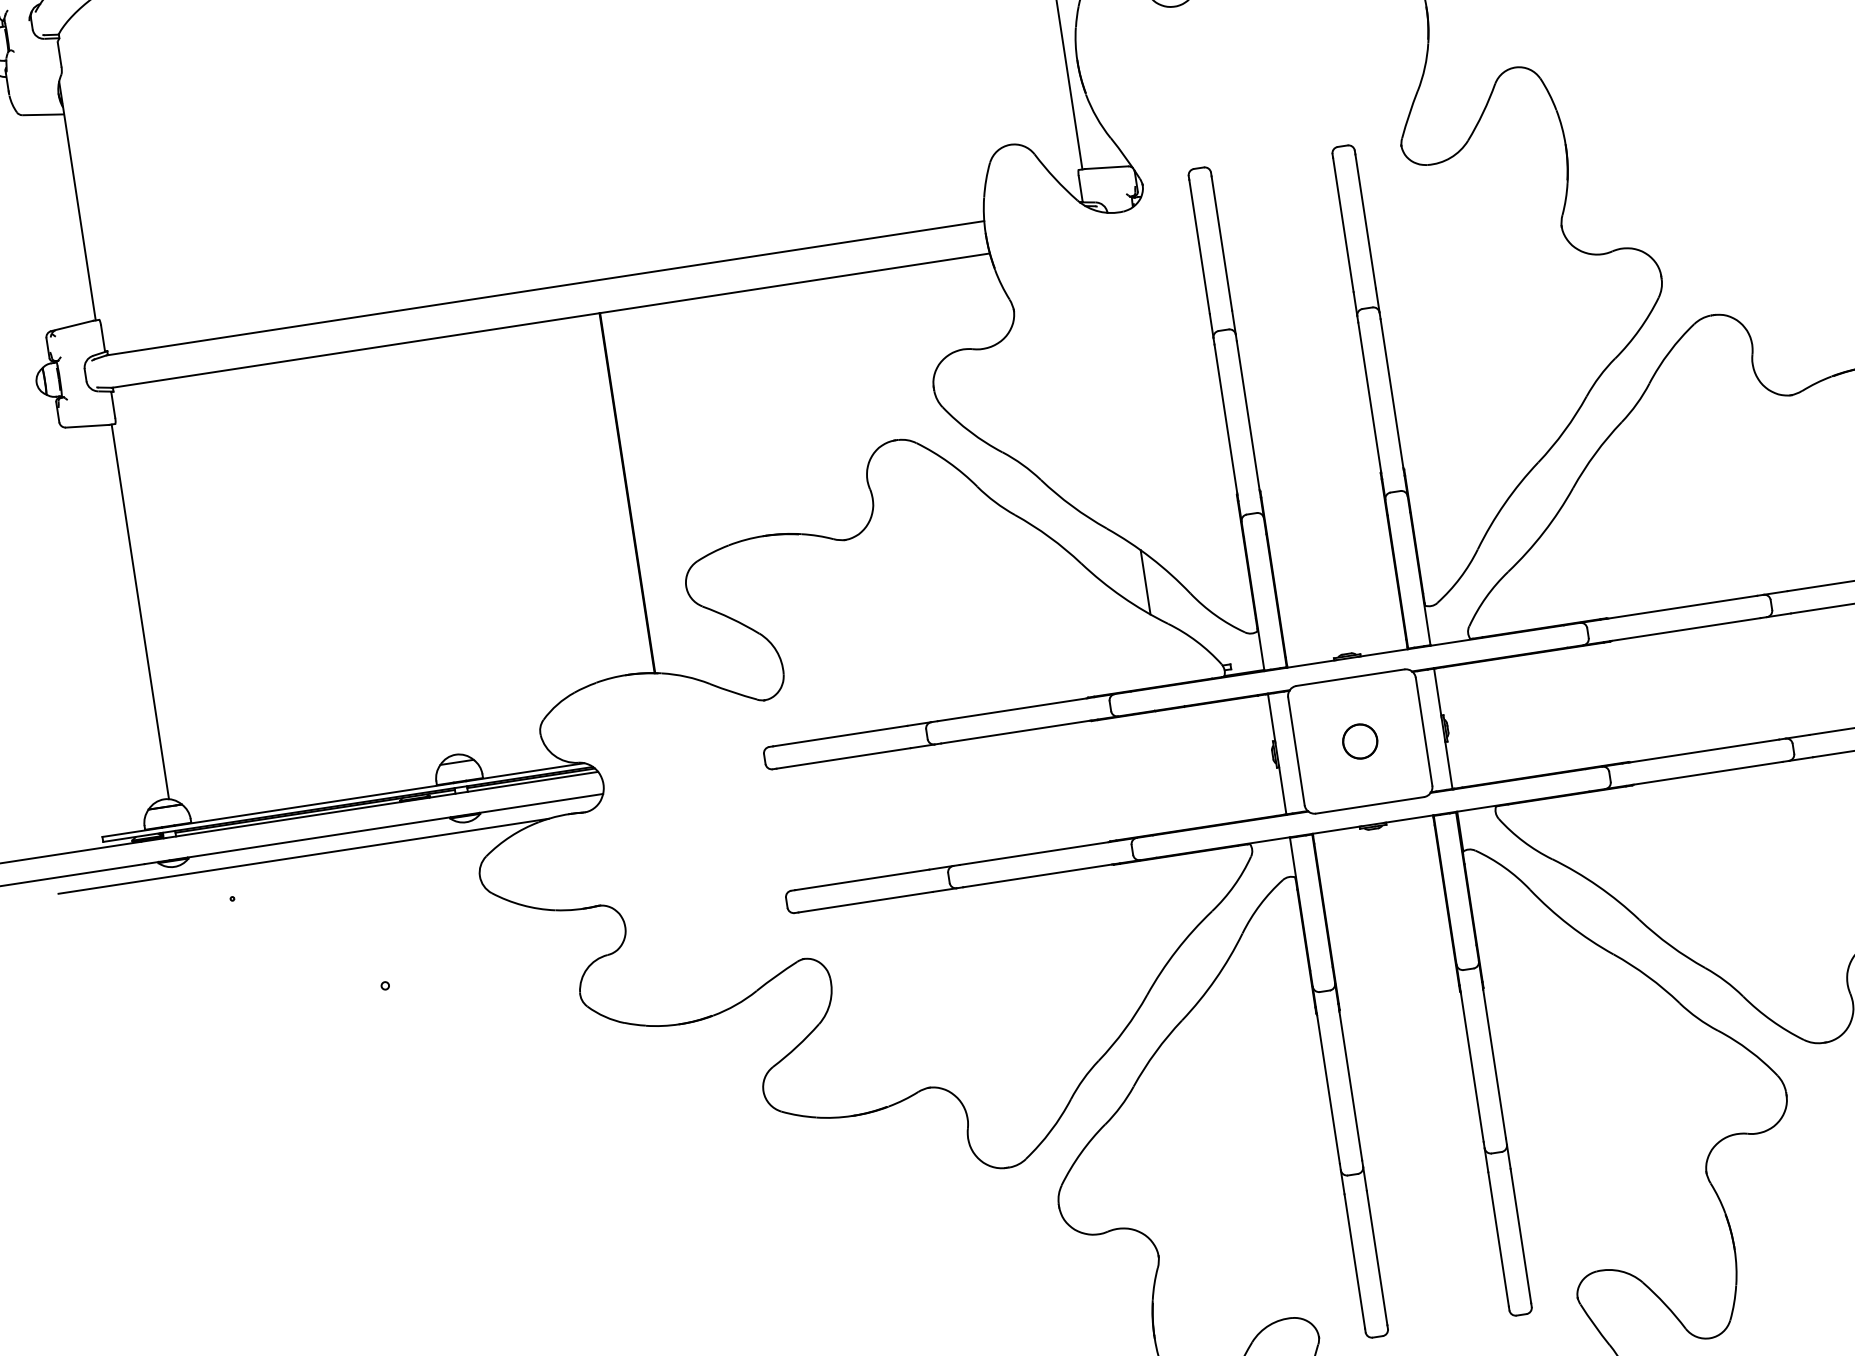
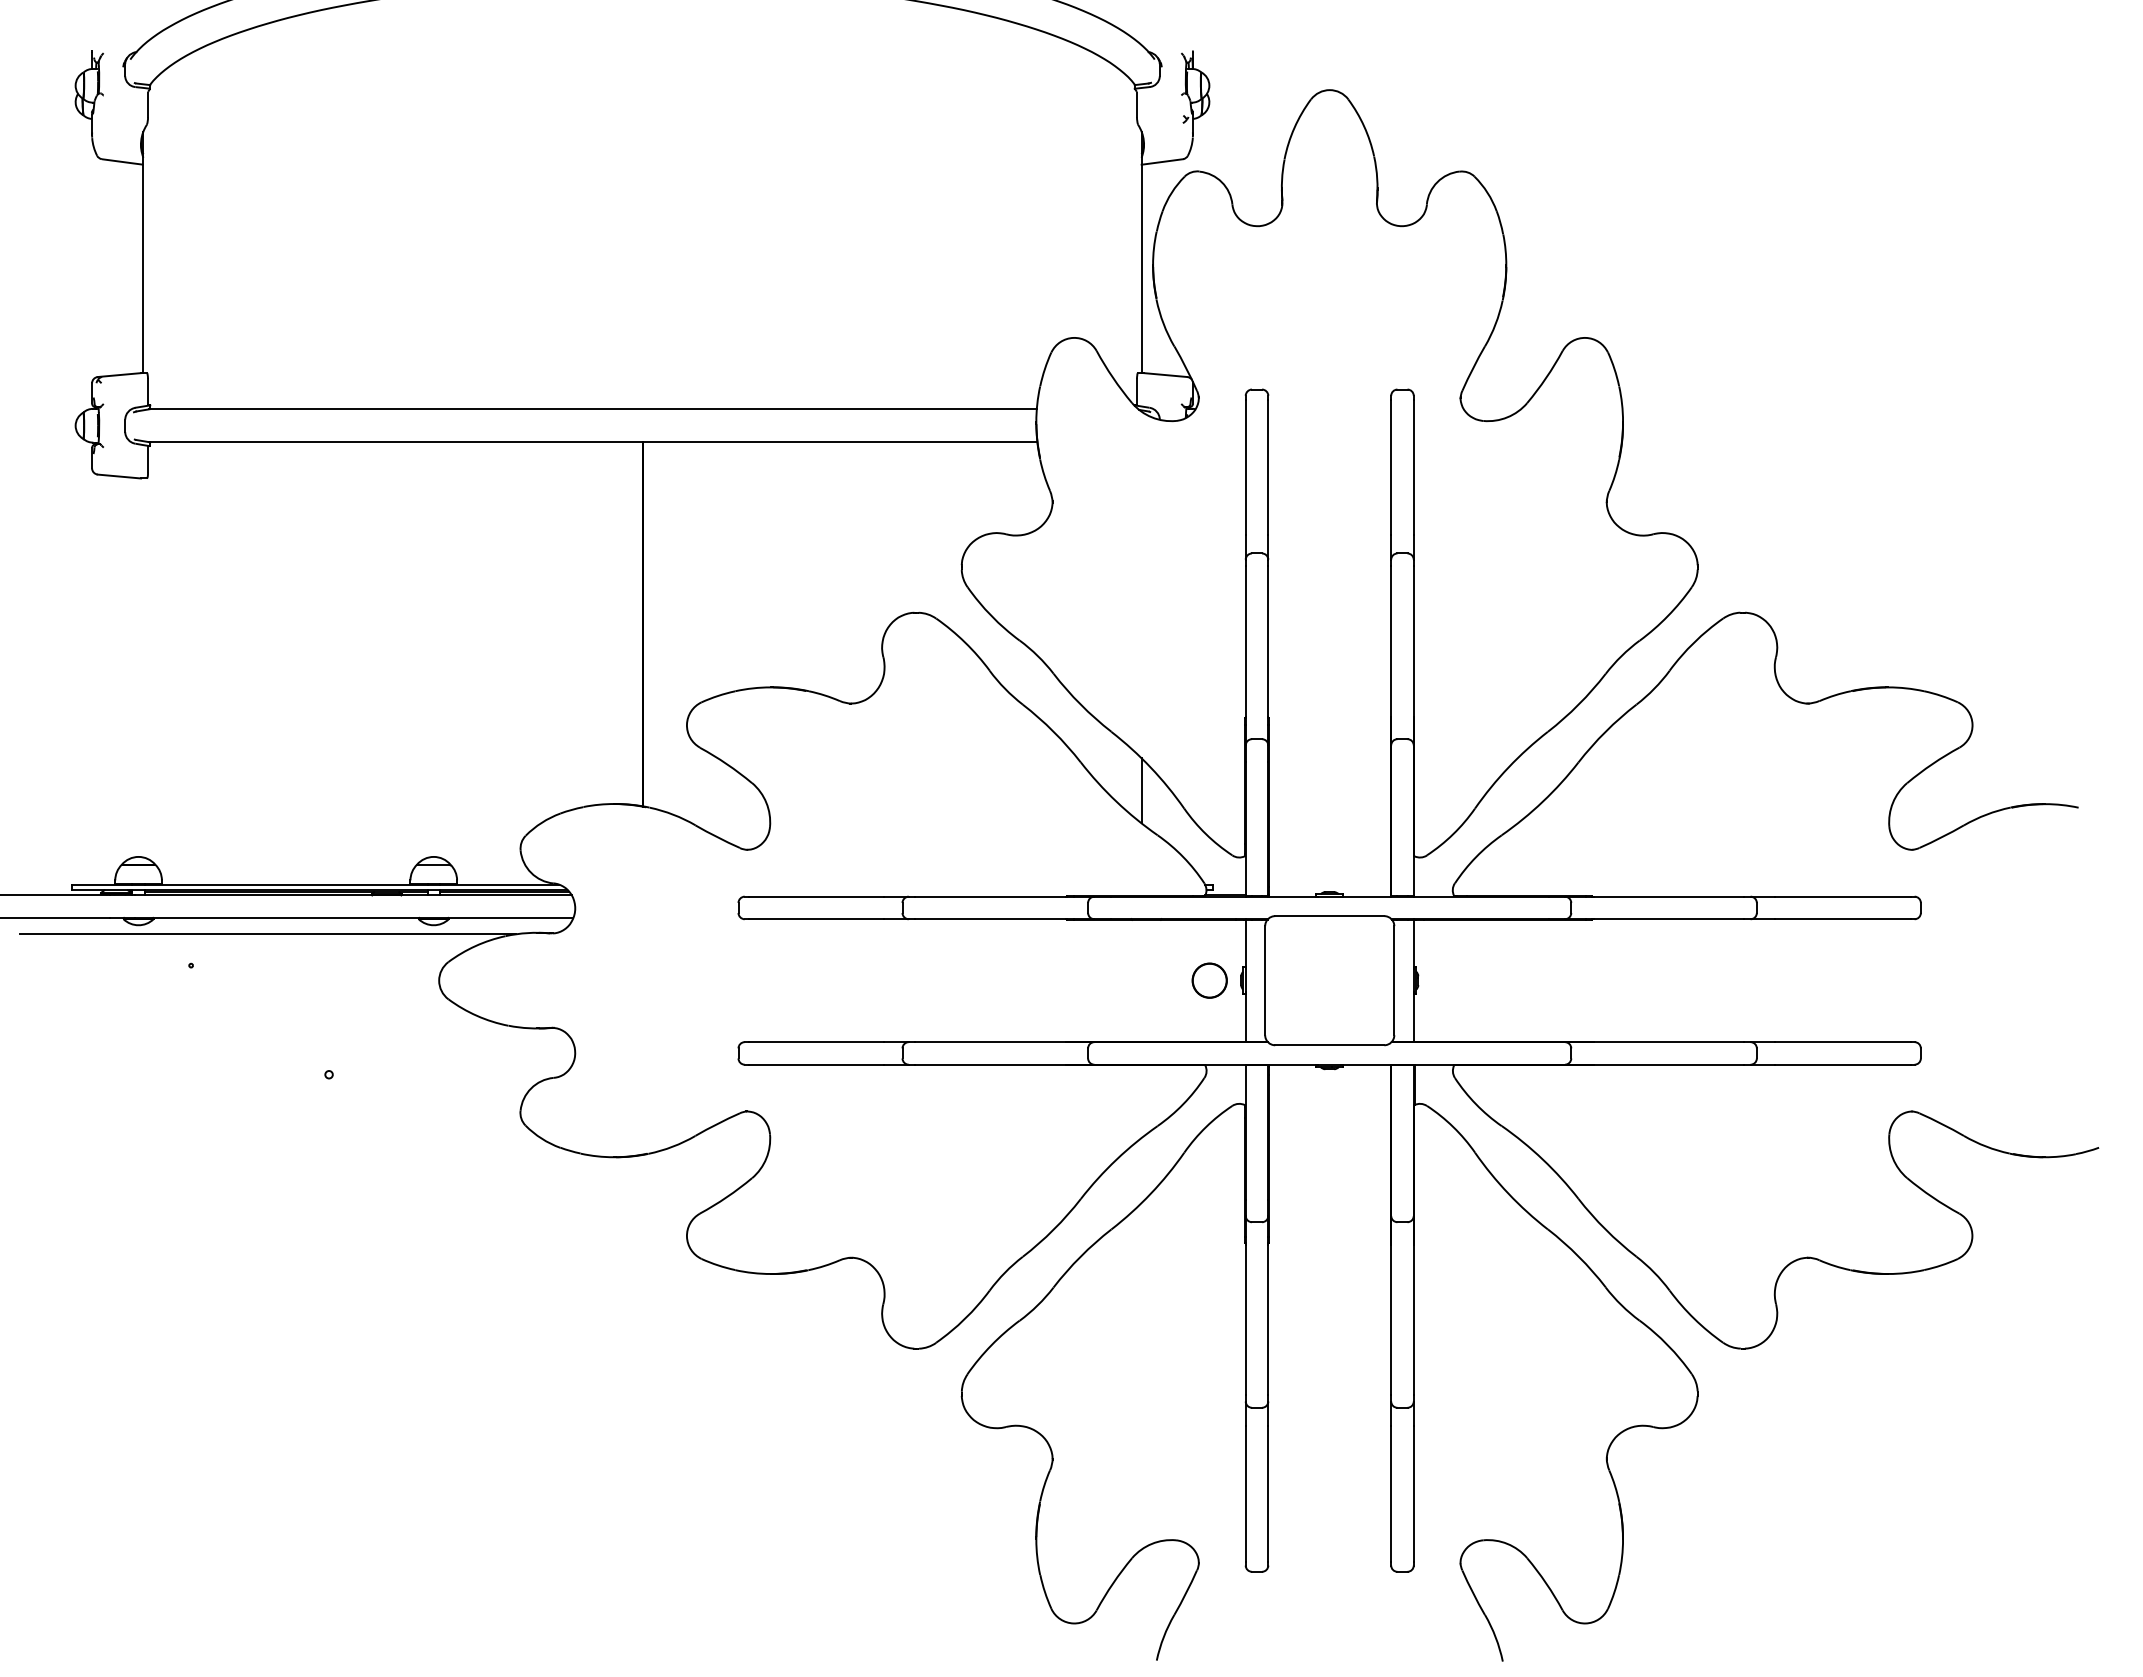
line: (140, 611) -> (143, 667), removed
circle: (1359, 741) -> (1209, 980), moved

